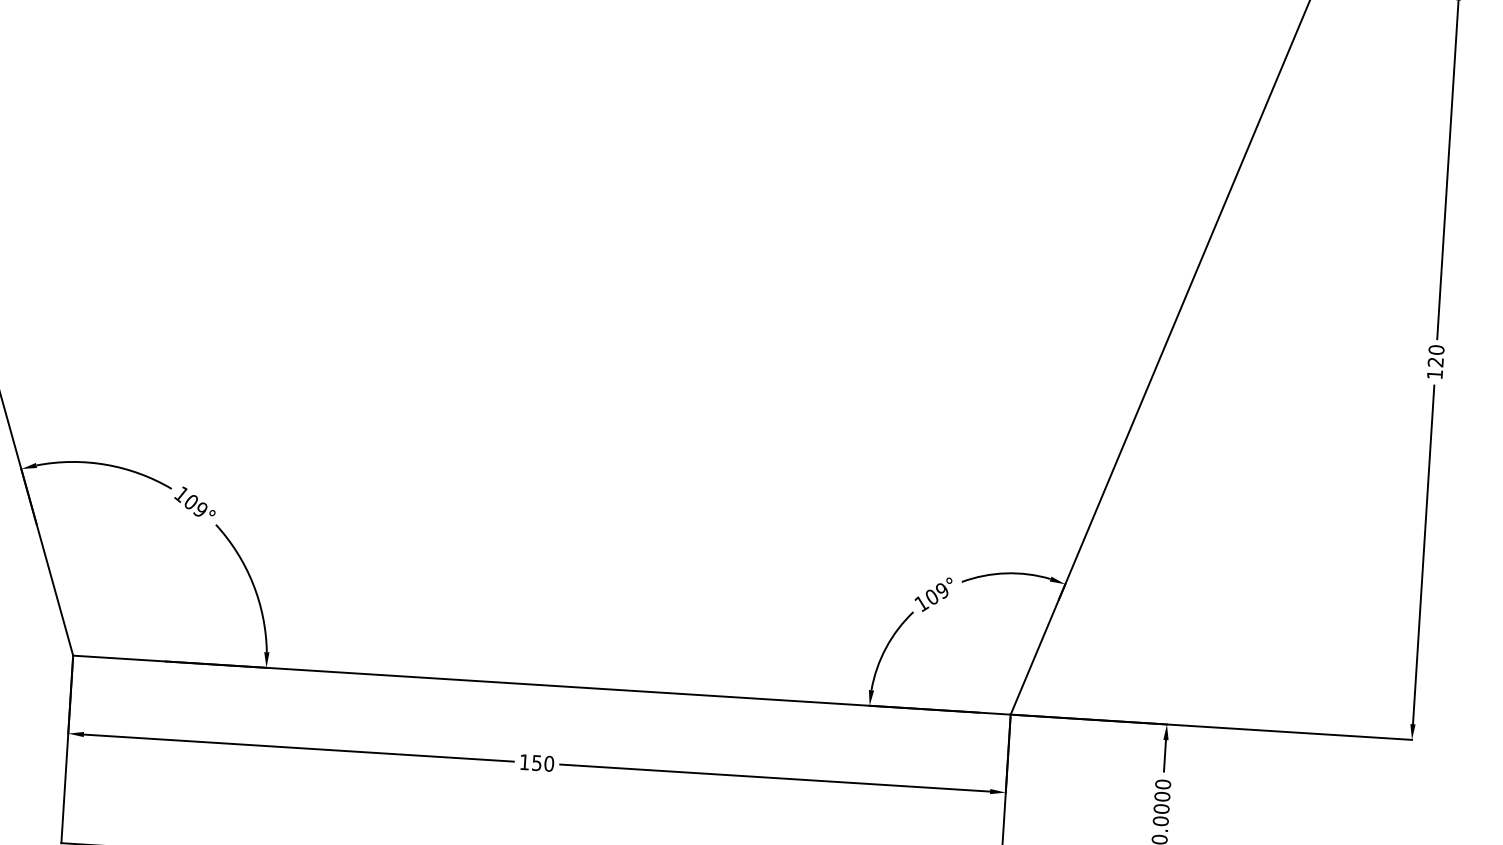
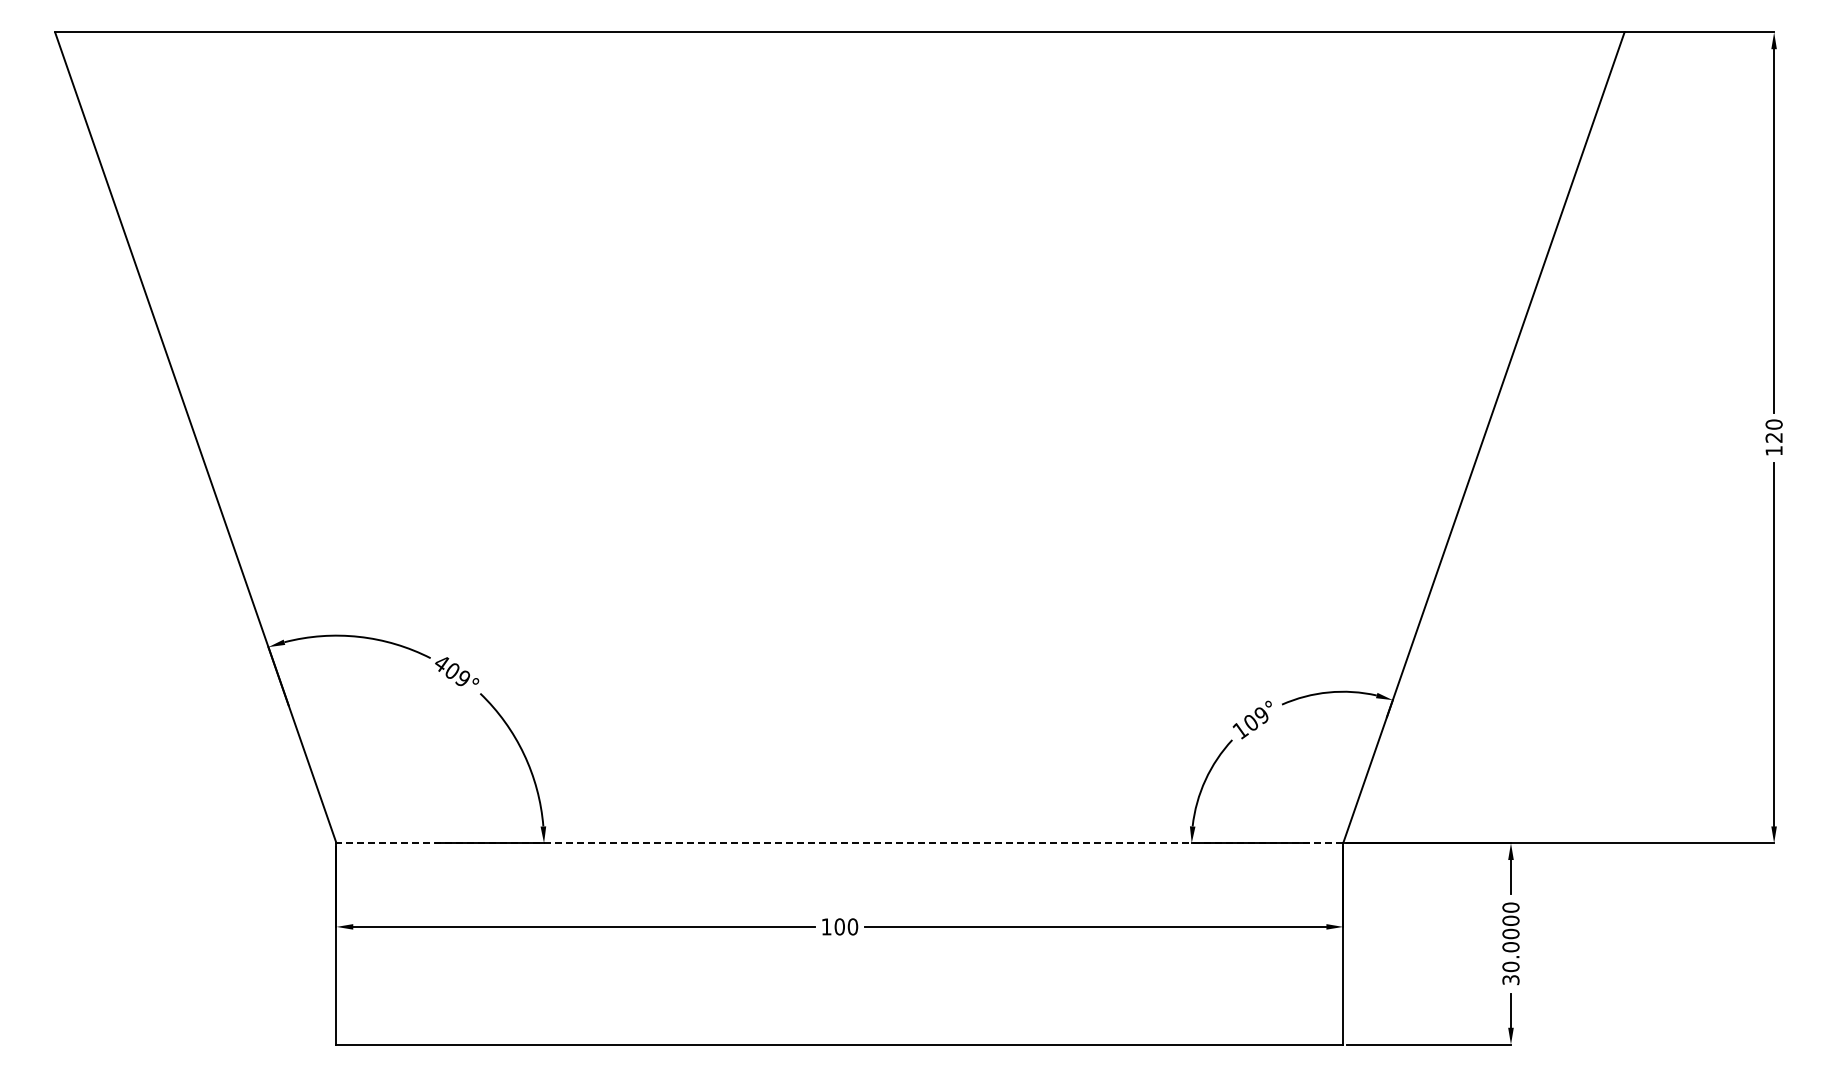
text: (181, 494) -> (441, 663), 109° -> 409°
line: (541, 685) -> (839, 843), solid -> dashed
text: (536, 762) -> (839, 926), 150 -> 100

